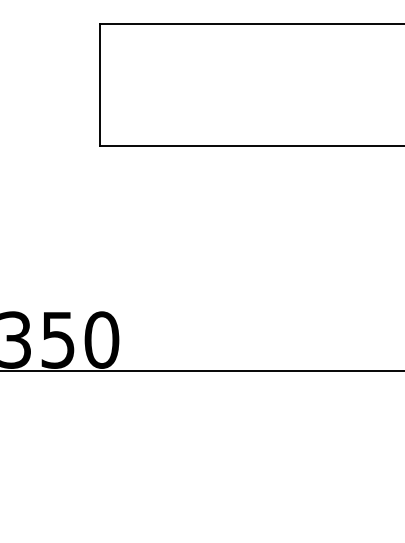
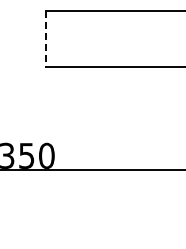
line: (101, 86) -> (46, 39), solid -> dashed

